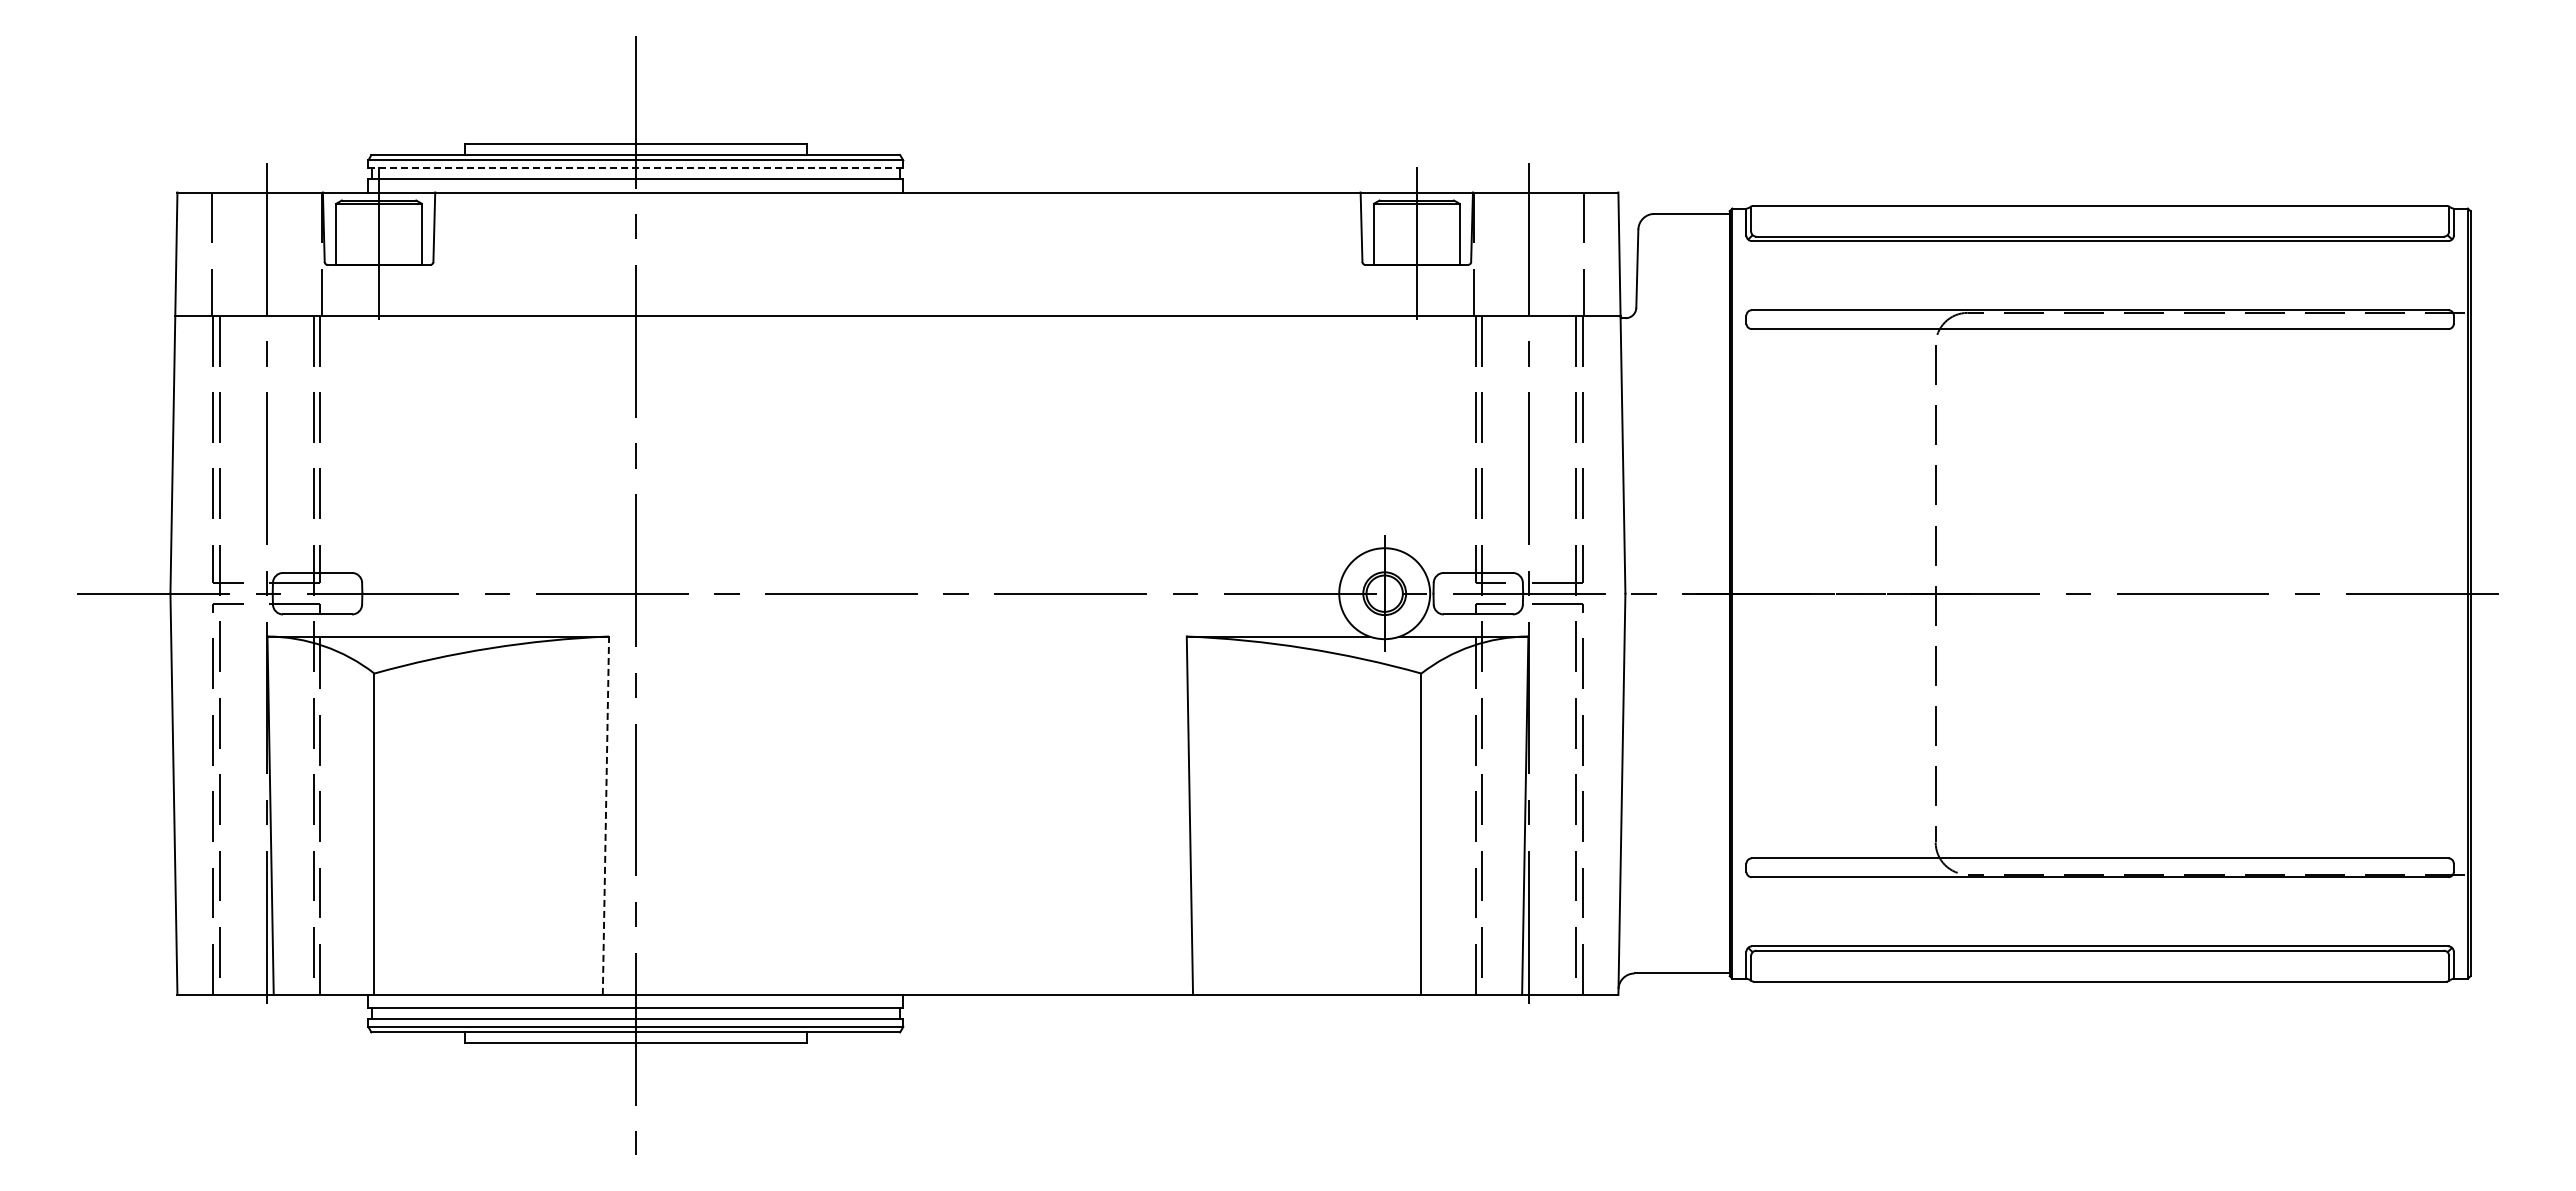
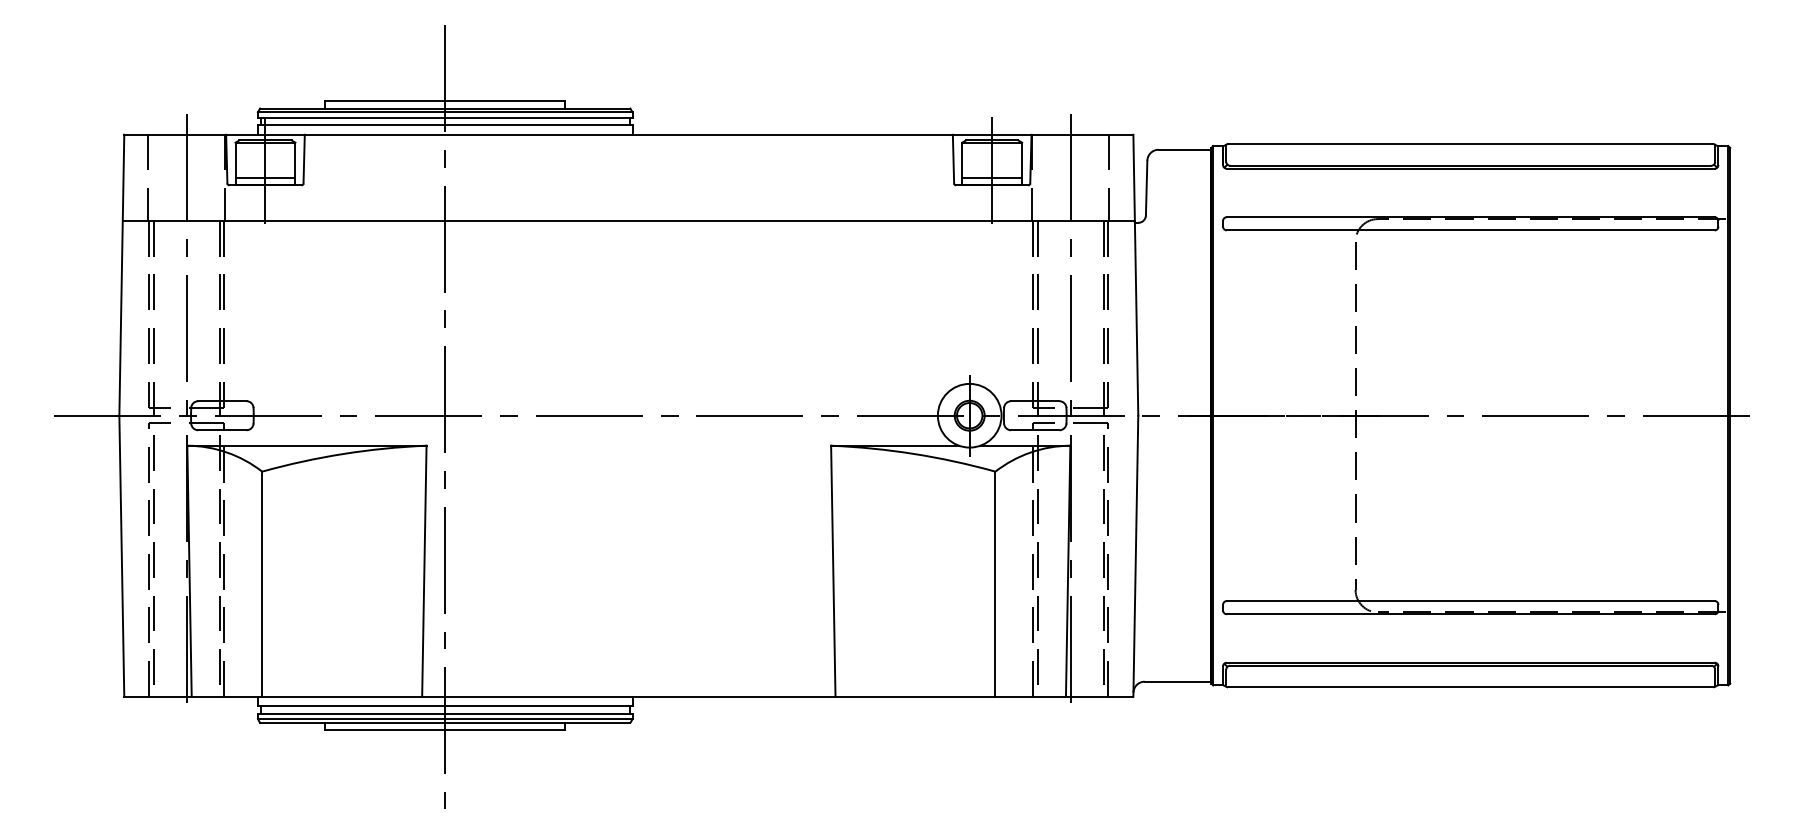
line: (636, 168) -> (445, 117), dashed -> solid
line: (378, 254) -> (265, 178), added
line: (1416, 254) -> (991, 178), added
line: (605, 815) -> (424, 571), dashed -> solid

